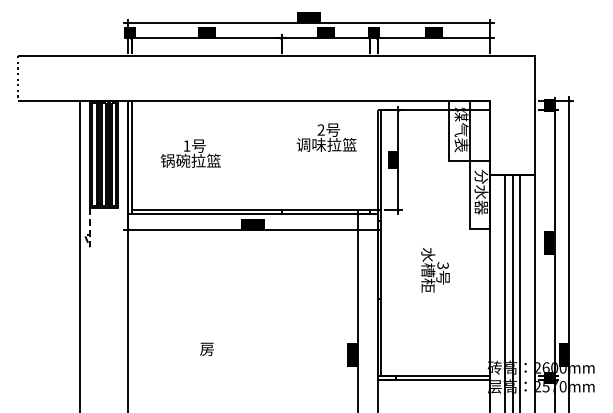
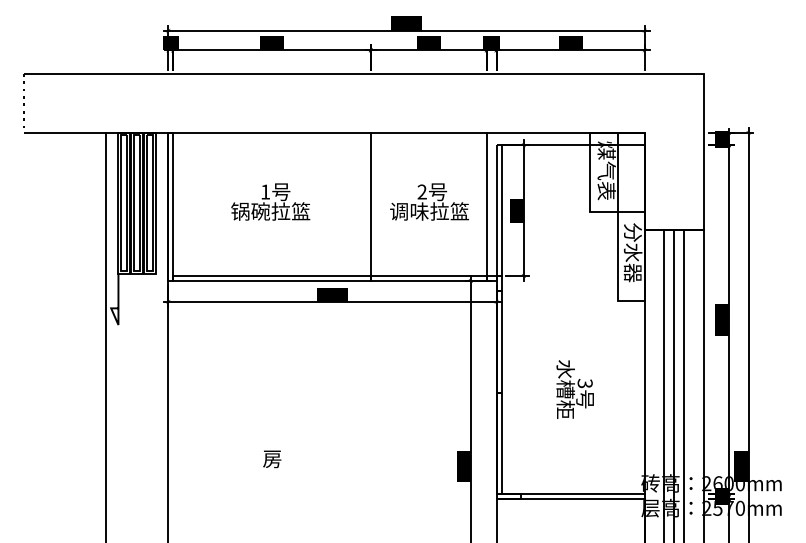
text: (326, 137) -> (429, 201), moved
text: (190, 153) -> (270, 201), moved
line: (281, 155) -> (370, 204), added
line: (370, 155) -> (487, 204), added
line: (90, 238) -> (119, 313), dashed -> solid
text: (435, 270) -> (575, 389), moved

